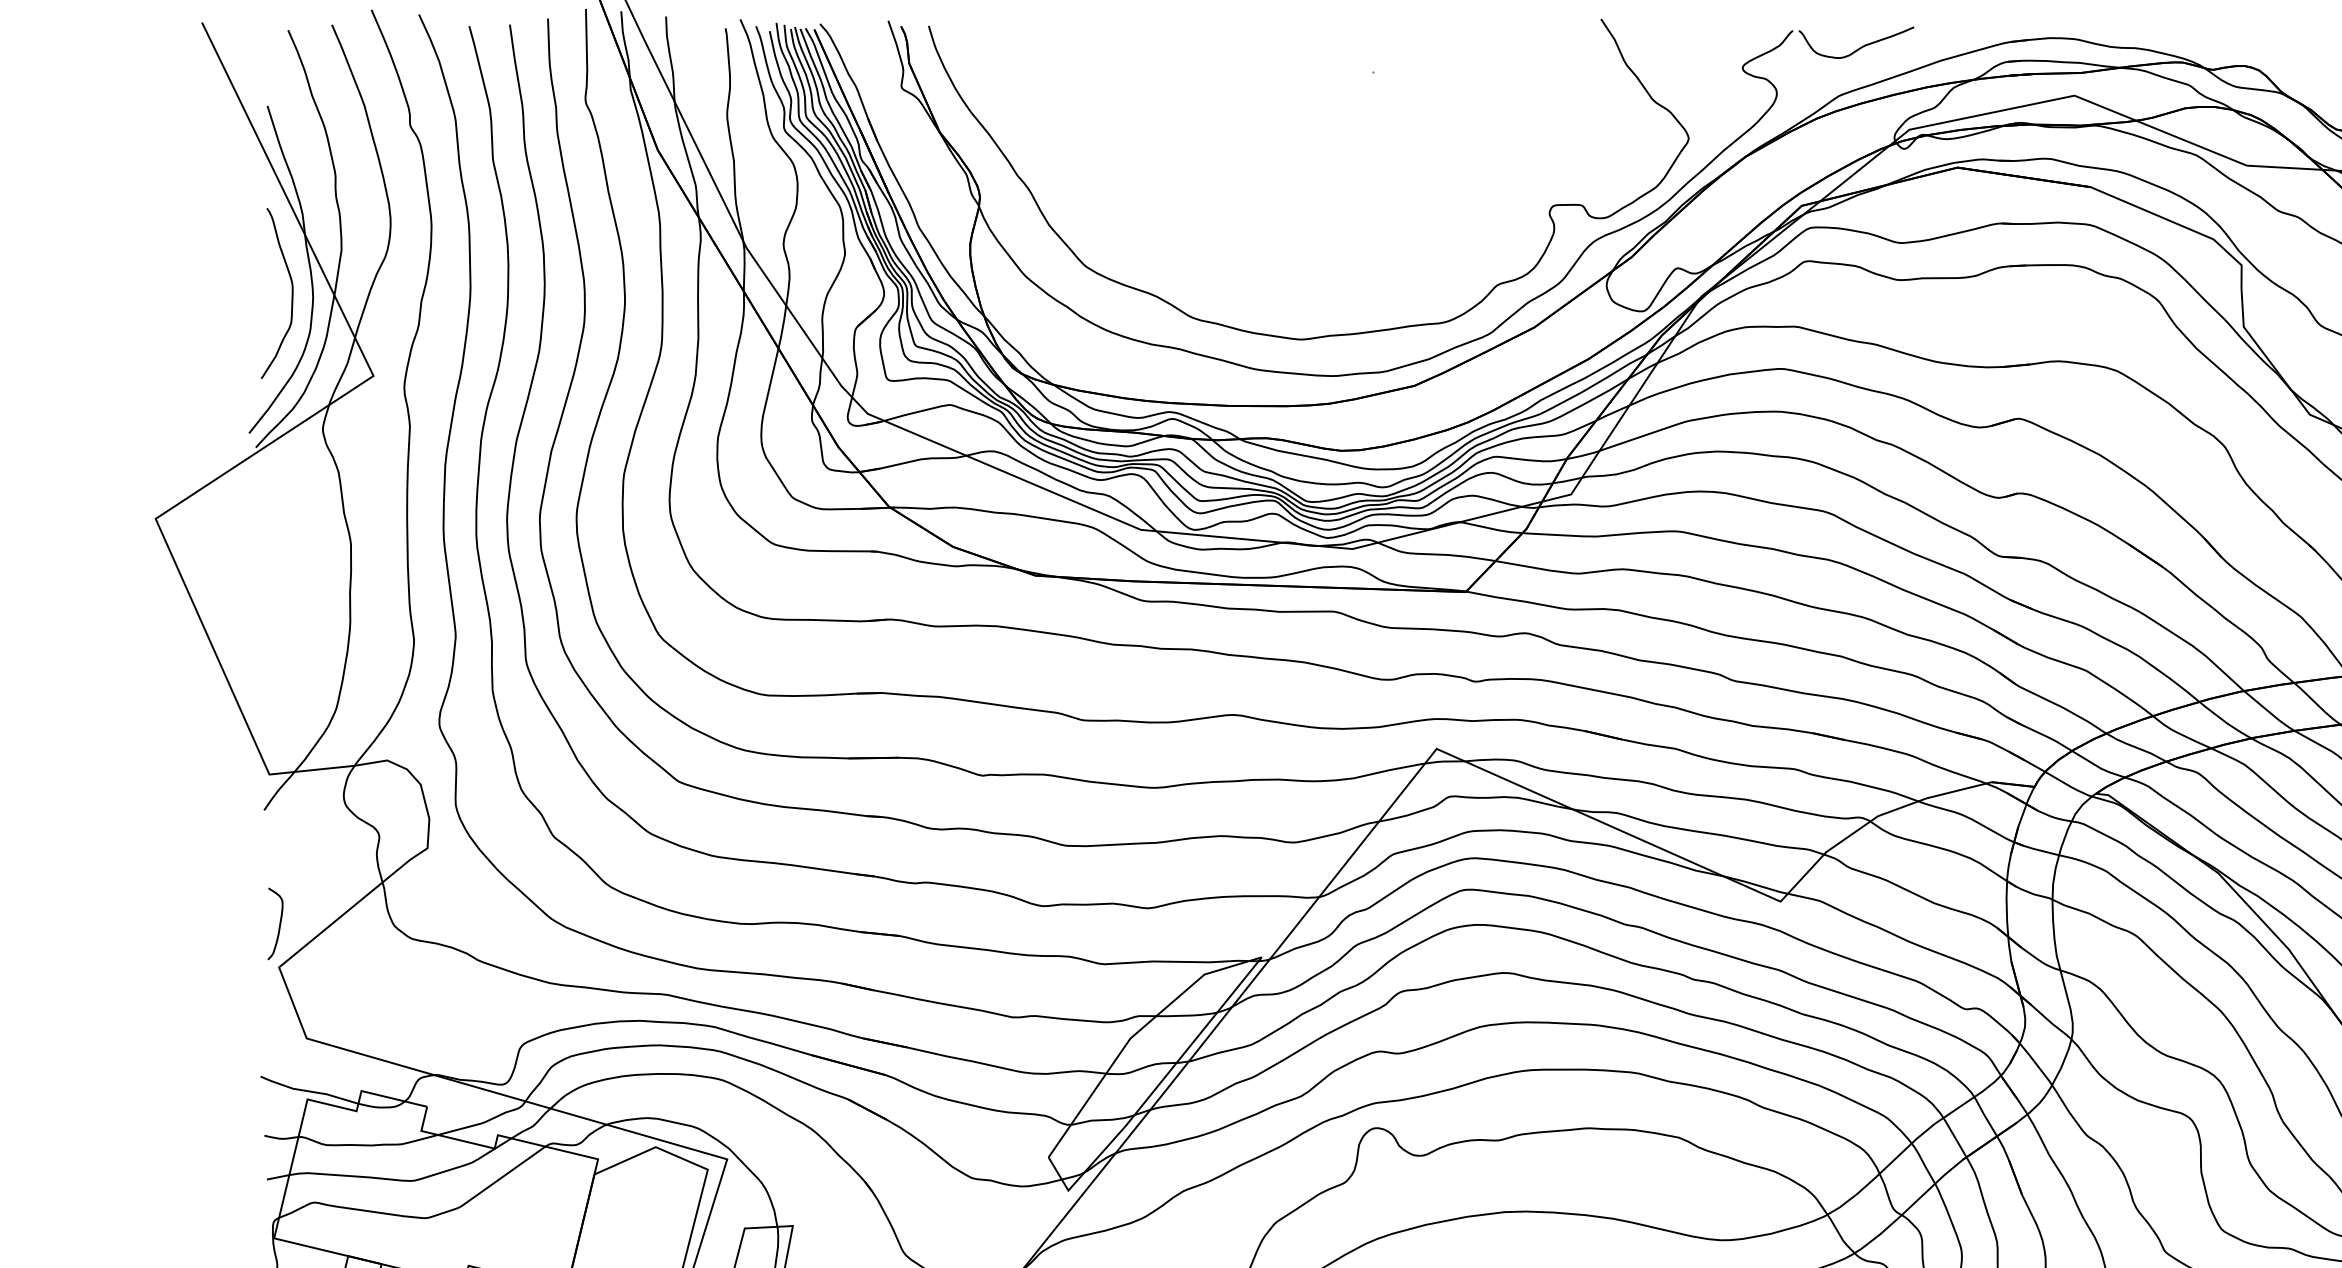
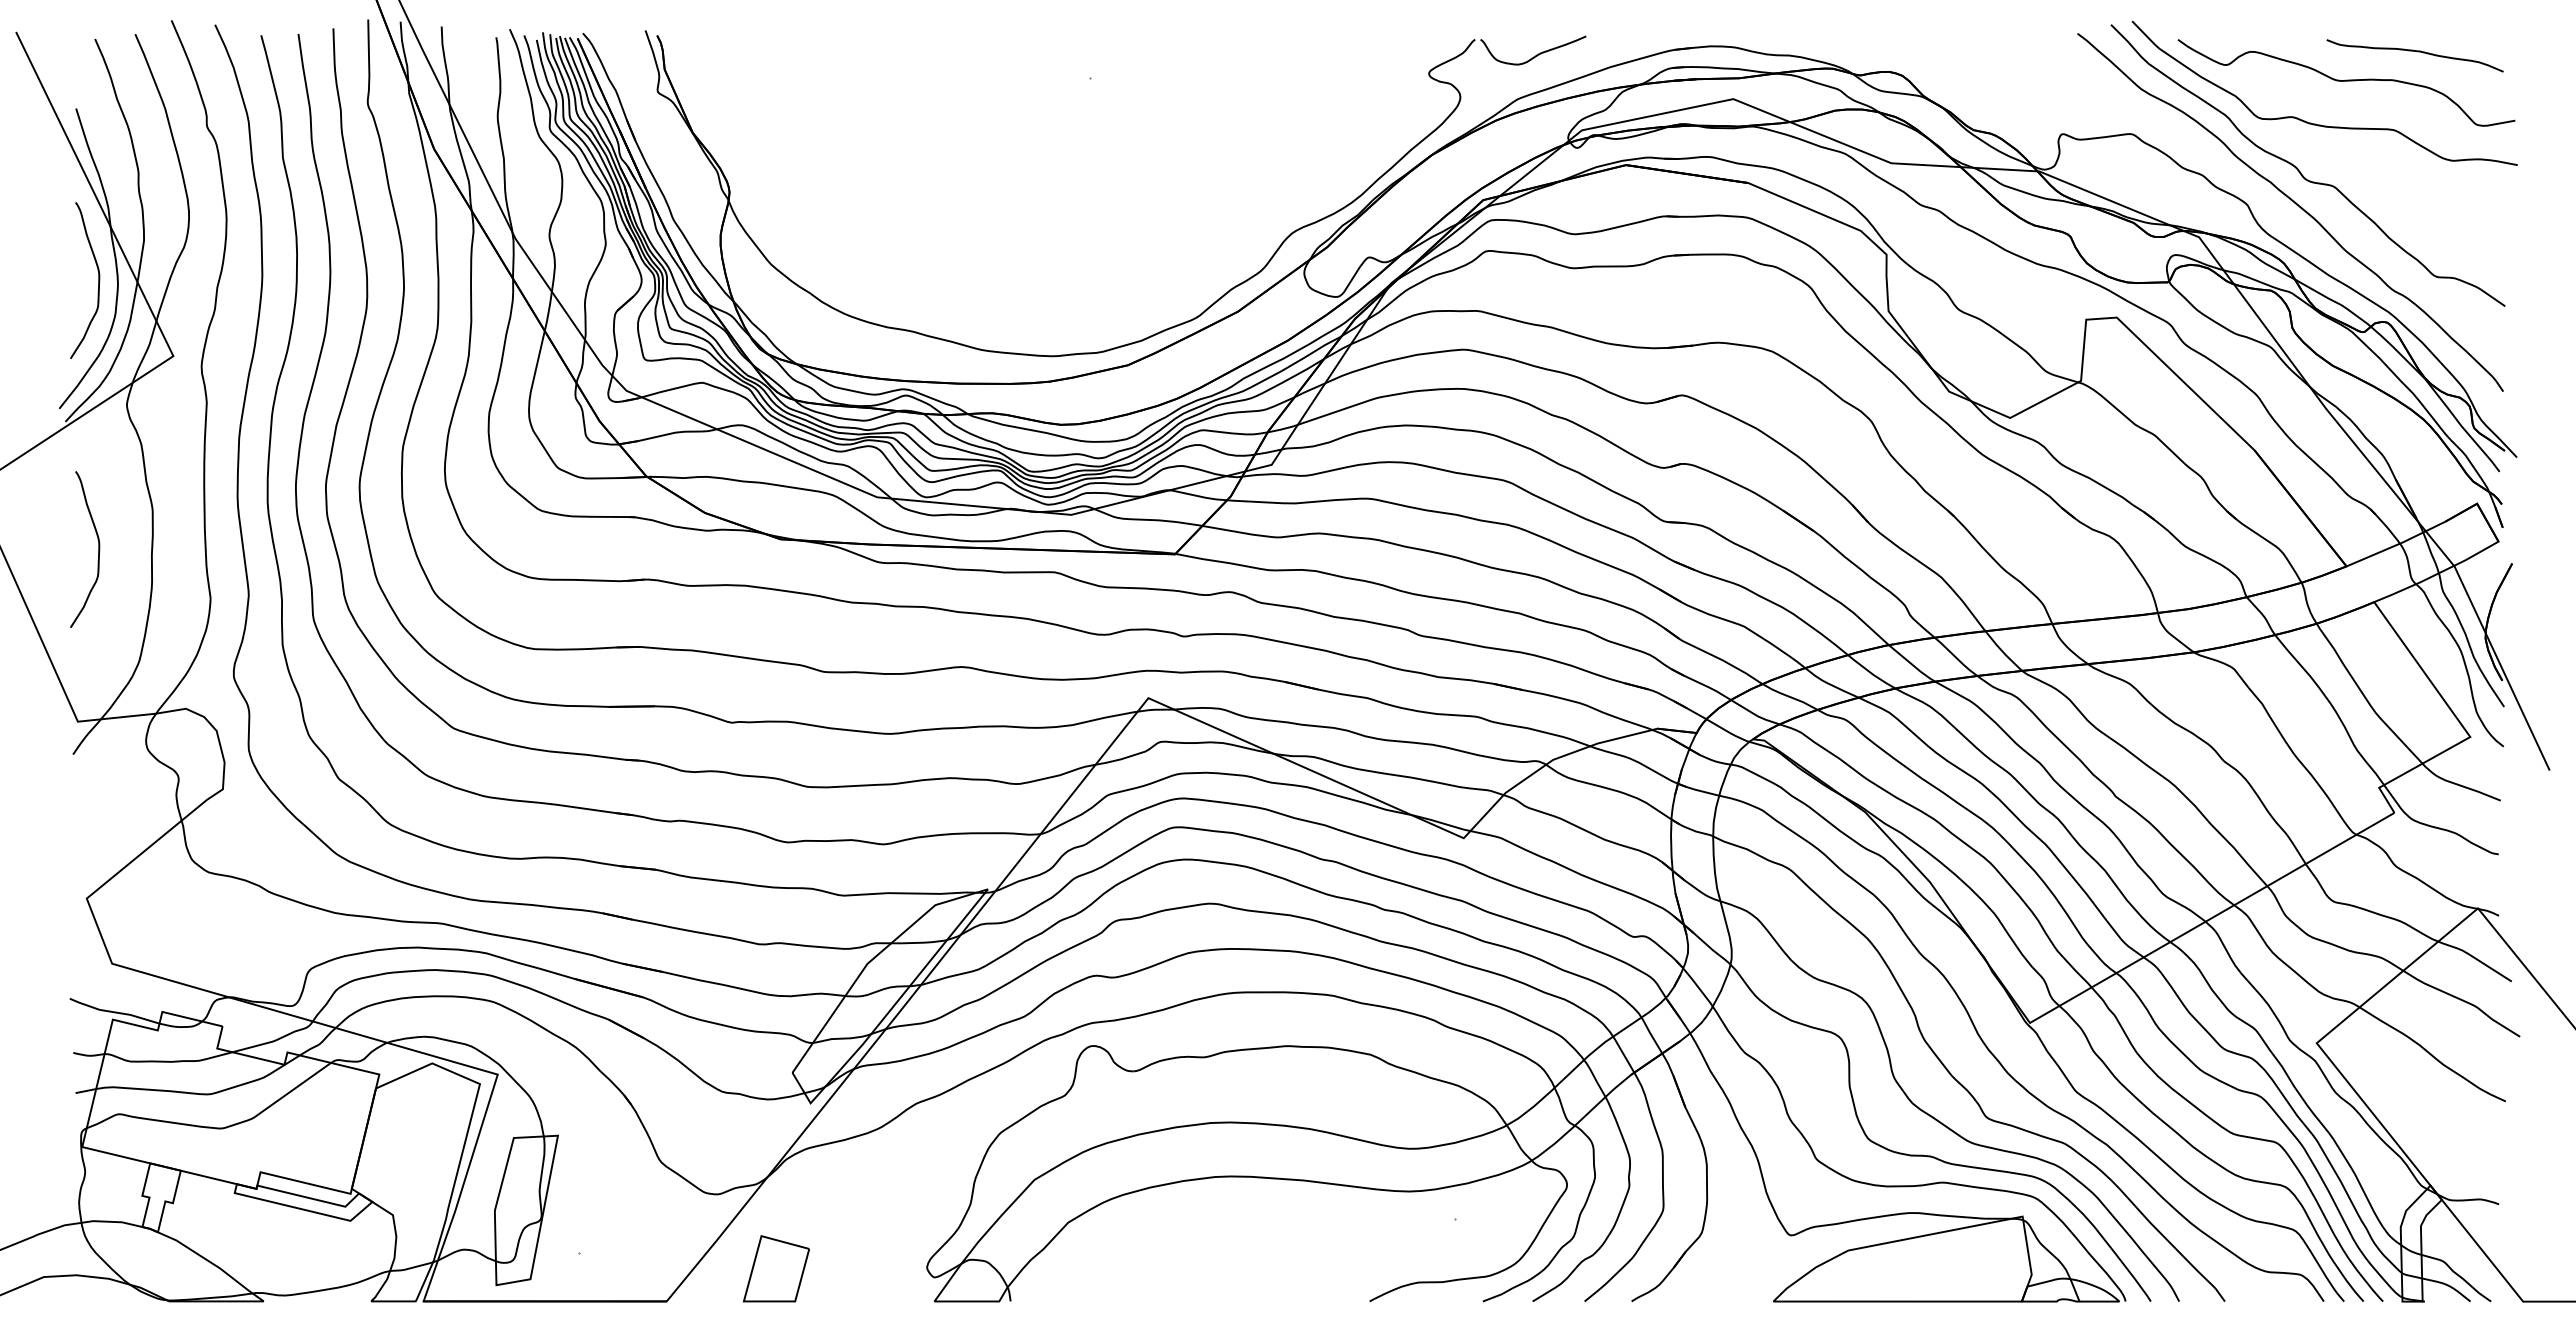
curve: (1326, 334) -> (1047, 318), removed
curve: (291, 586) -> (98, 549), added
curve: (278, 924) -> (86, 859), removed

